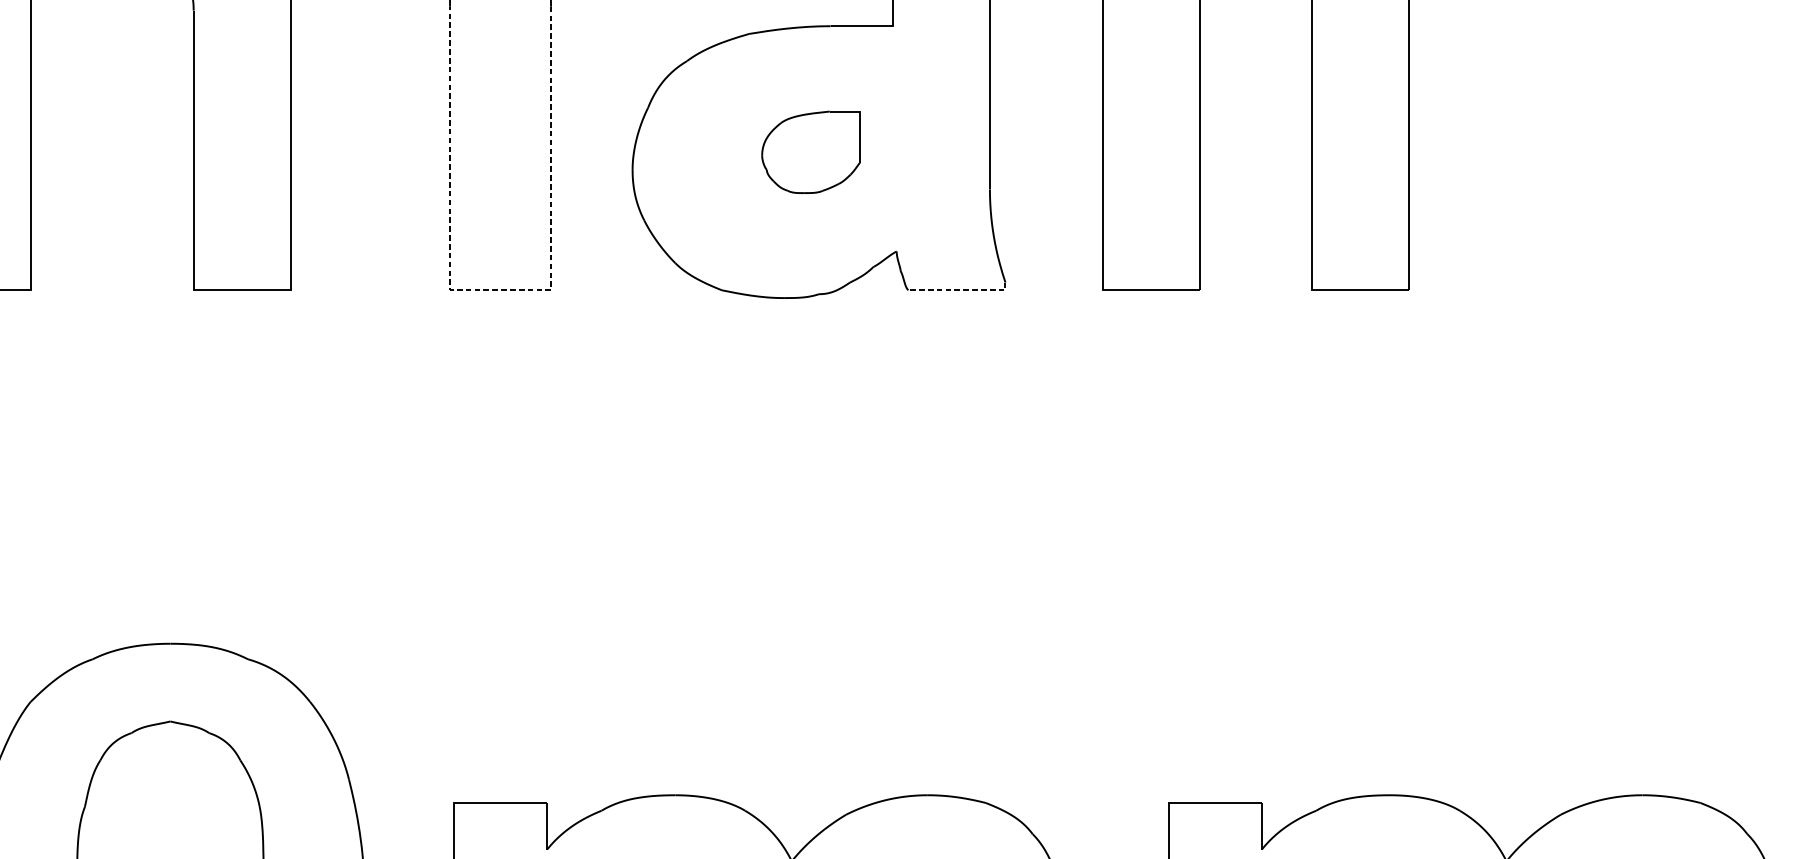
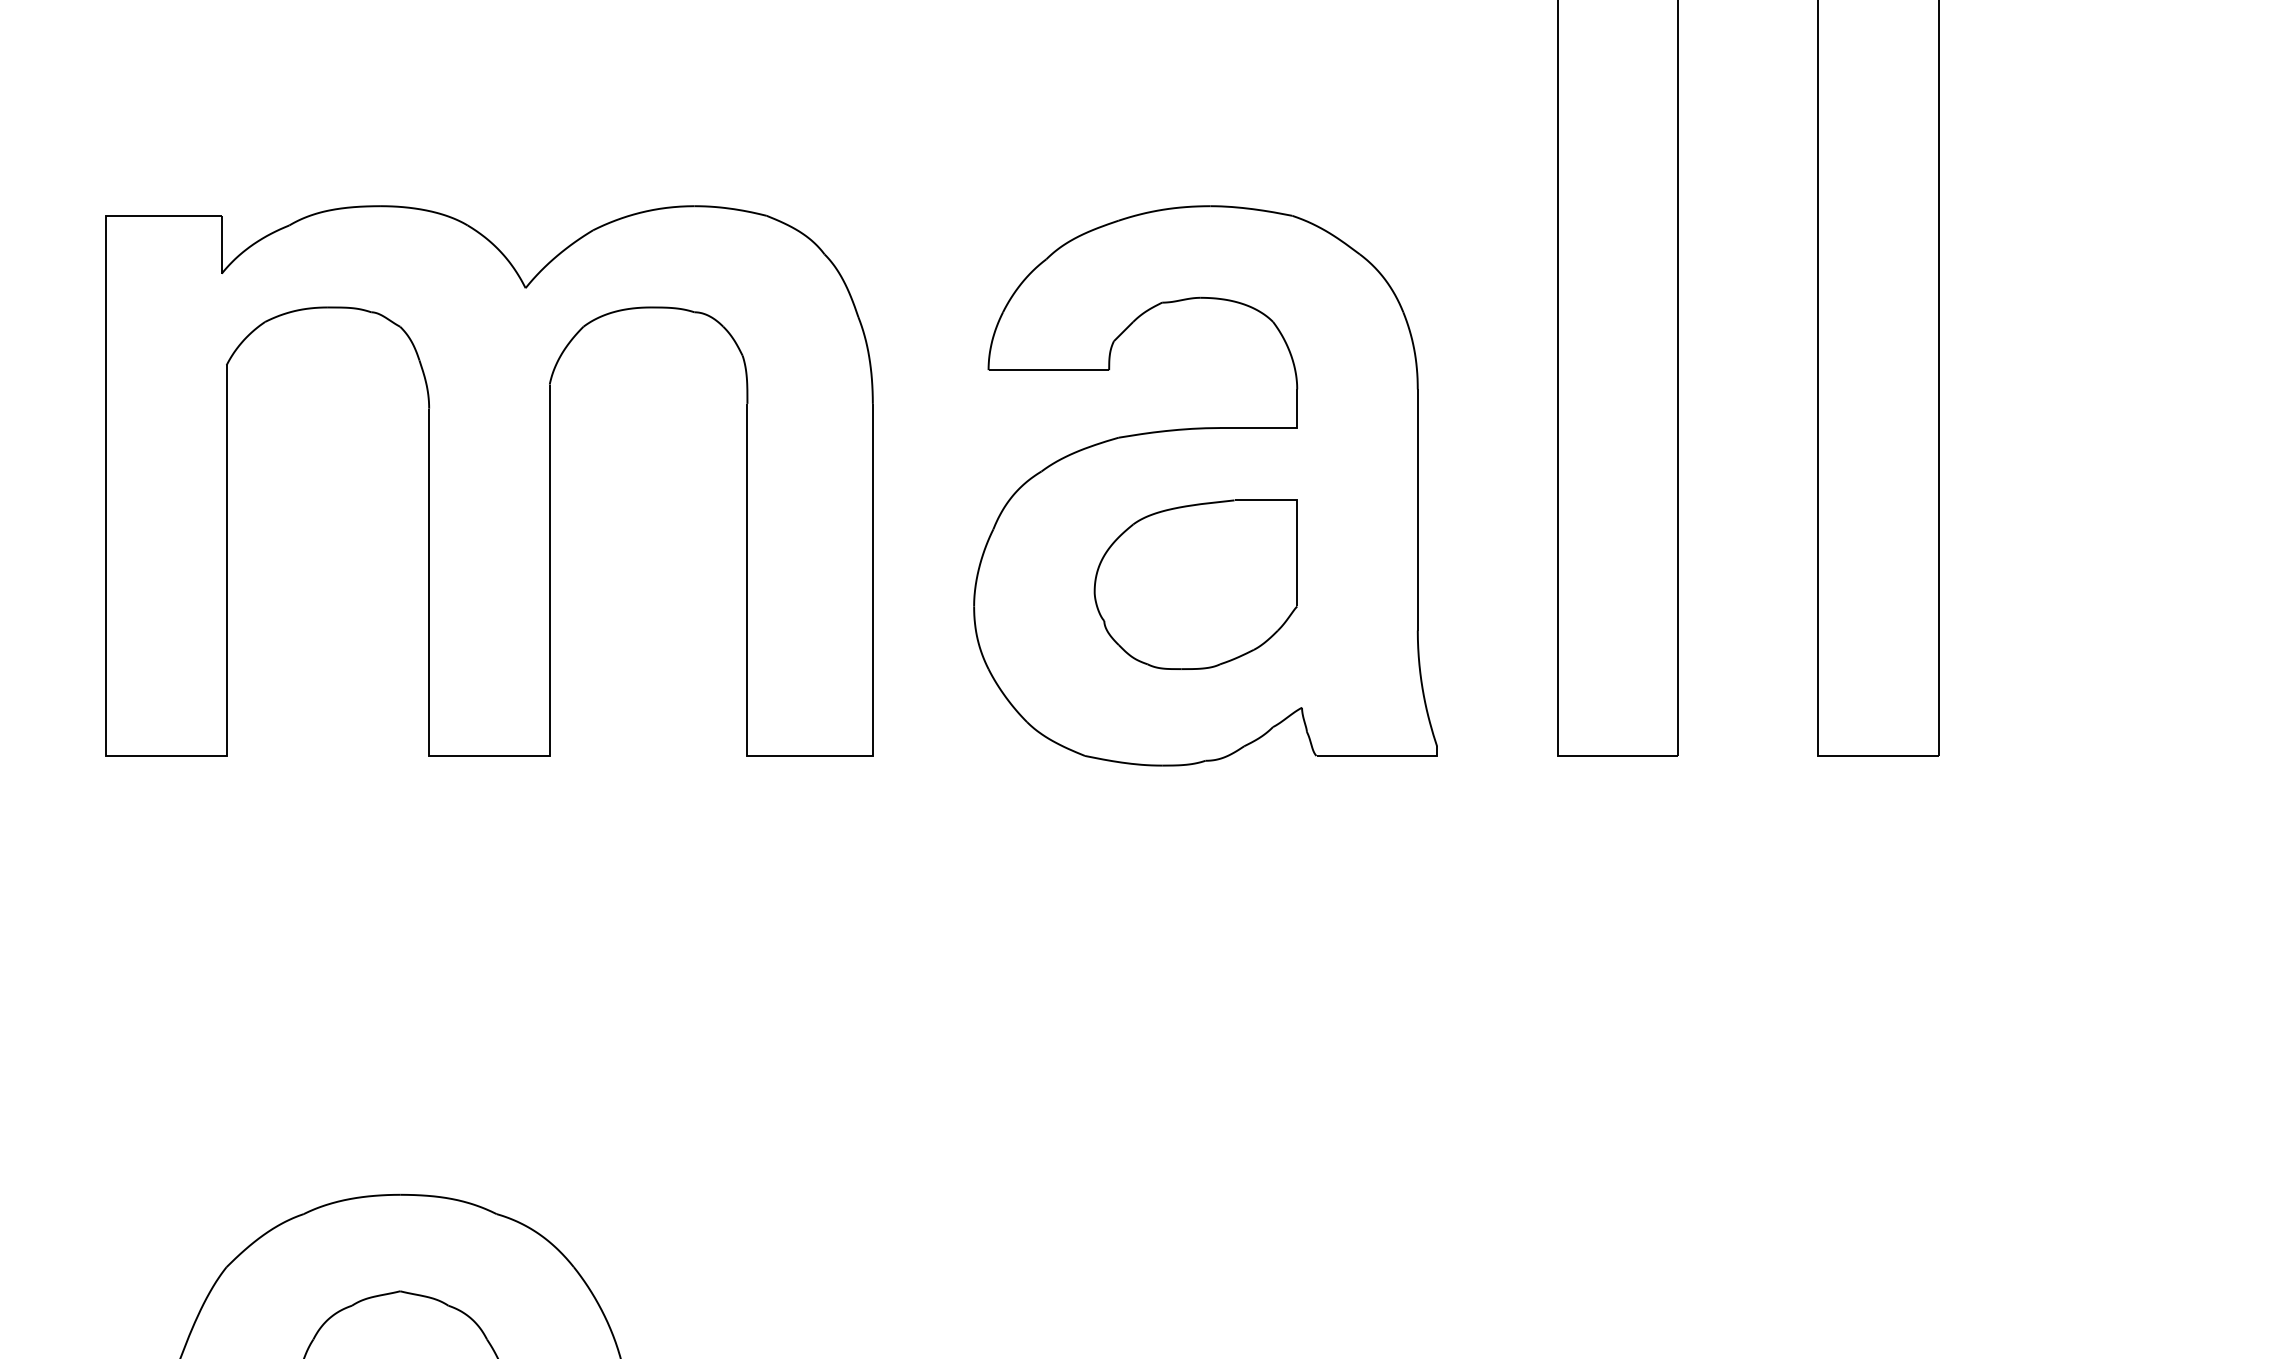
part: (810, 152) -> (1195, 584), size x1.67
line: (500, 289) -> (810, 755), dashed -> solid
line: (961, 289) -> (1382, 755), dashed -> solid

